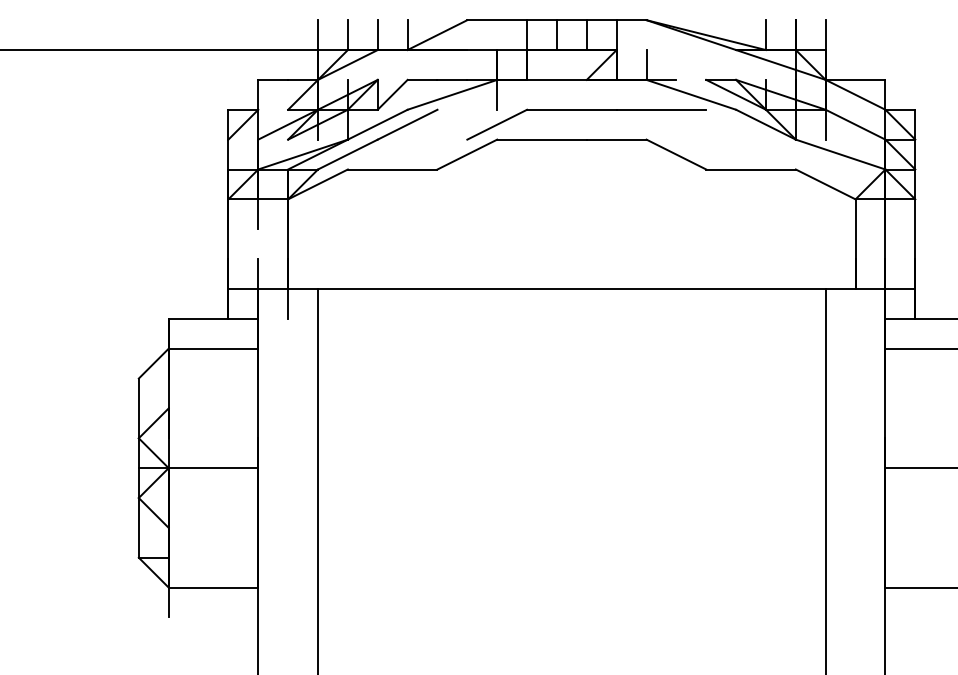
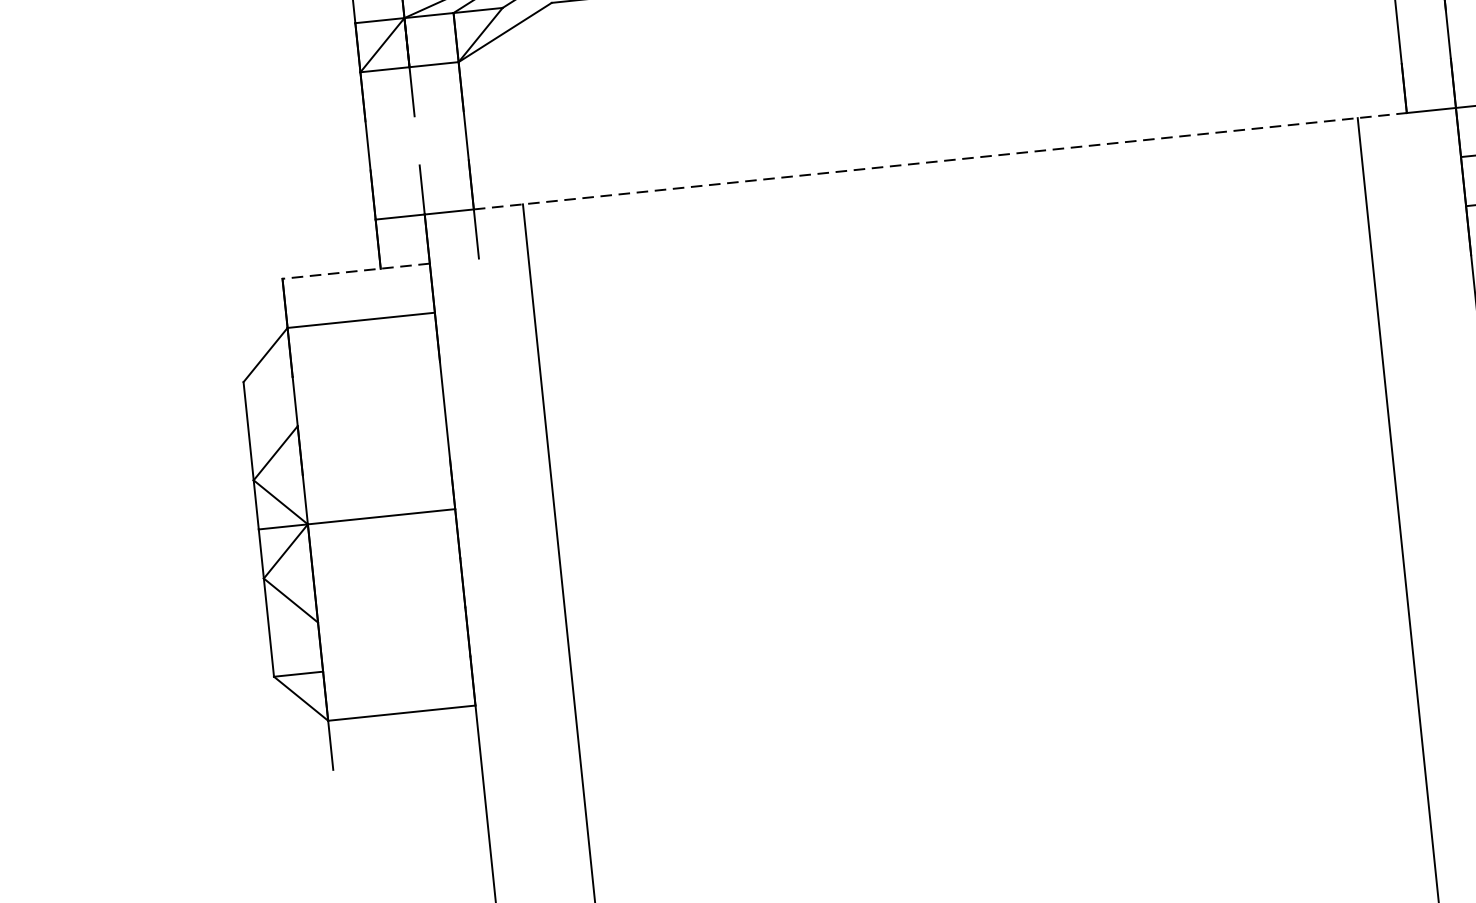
line: (571, 288) -> (939, 160), solid -> dashed
line: (213, 318) -> (356, 270), solid -> dashed

